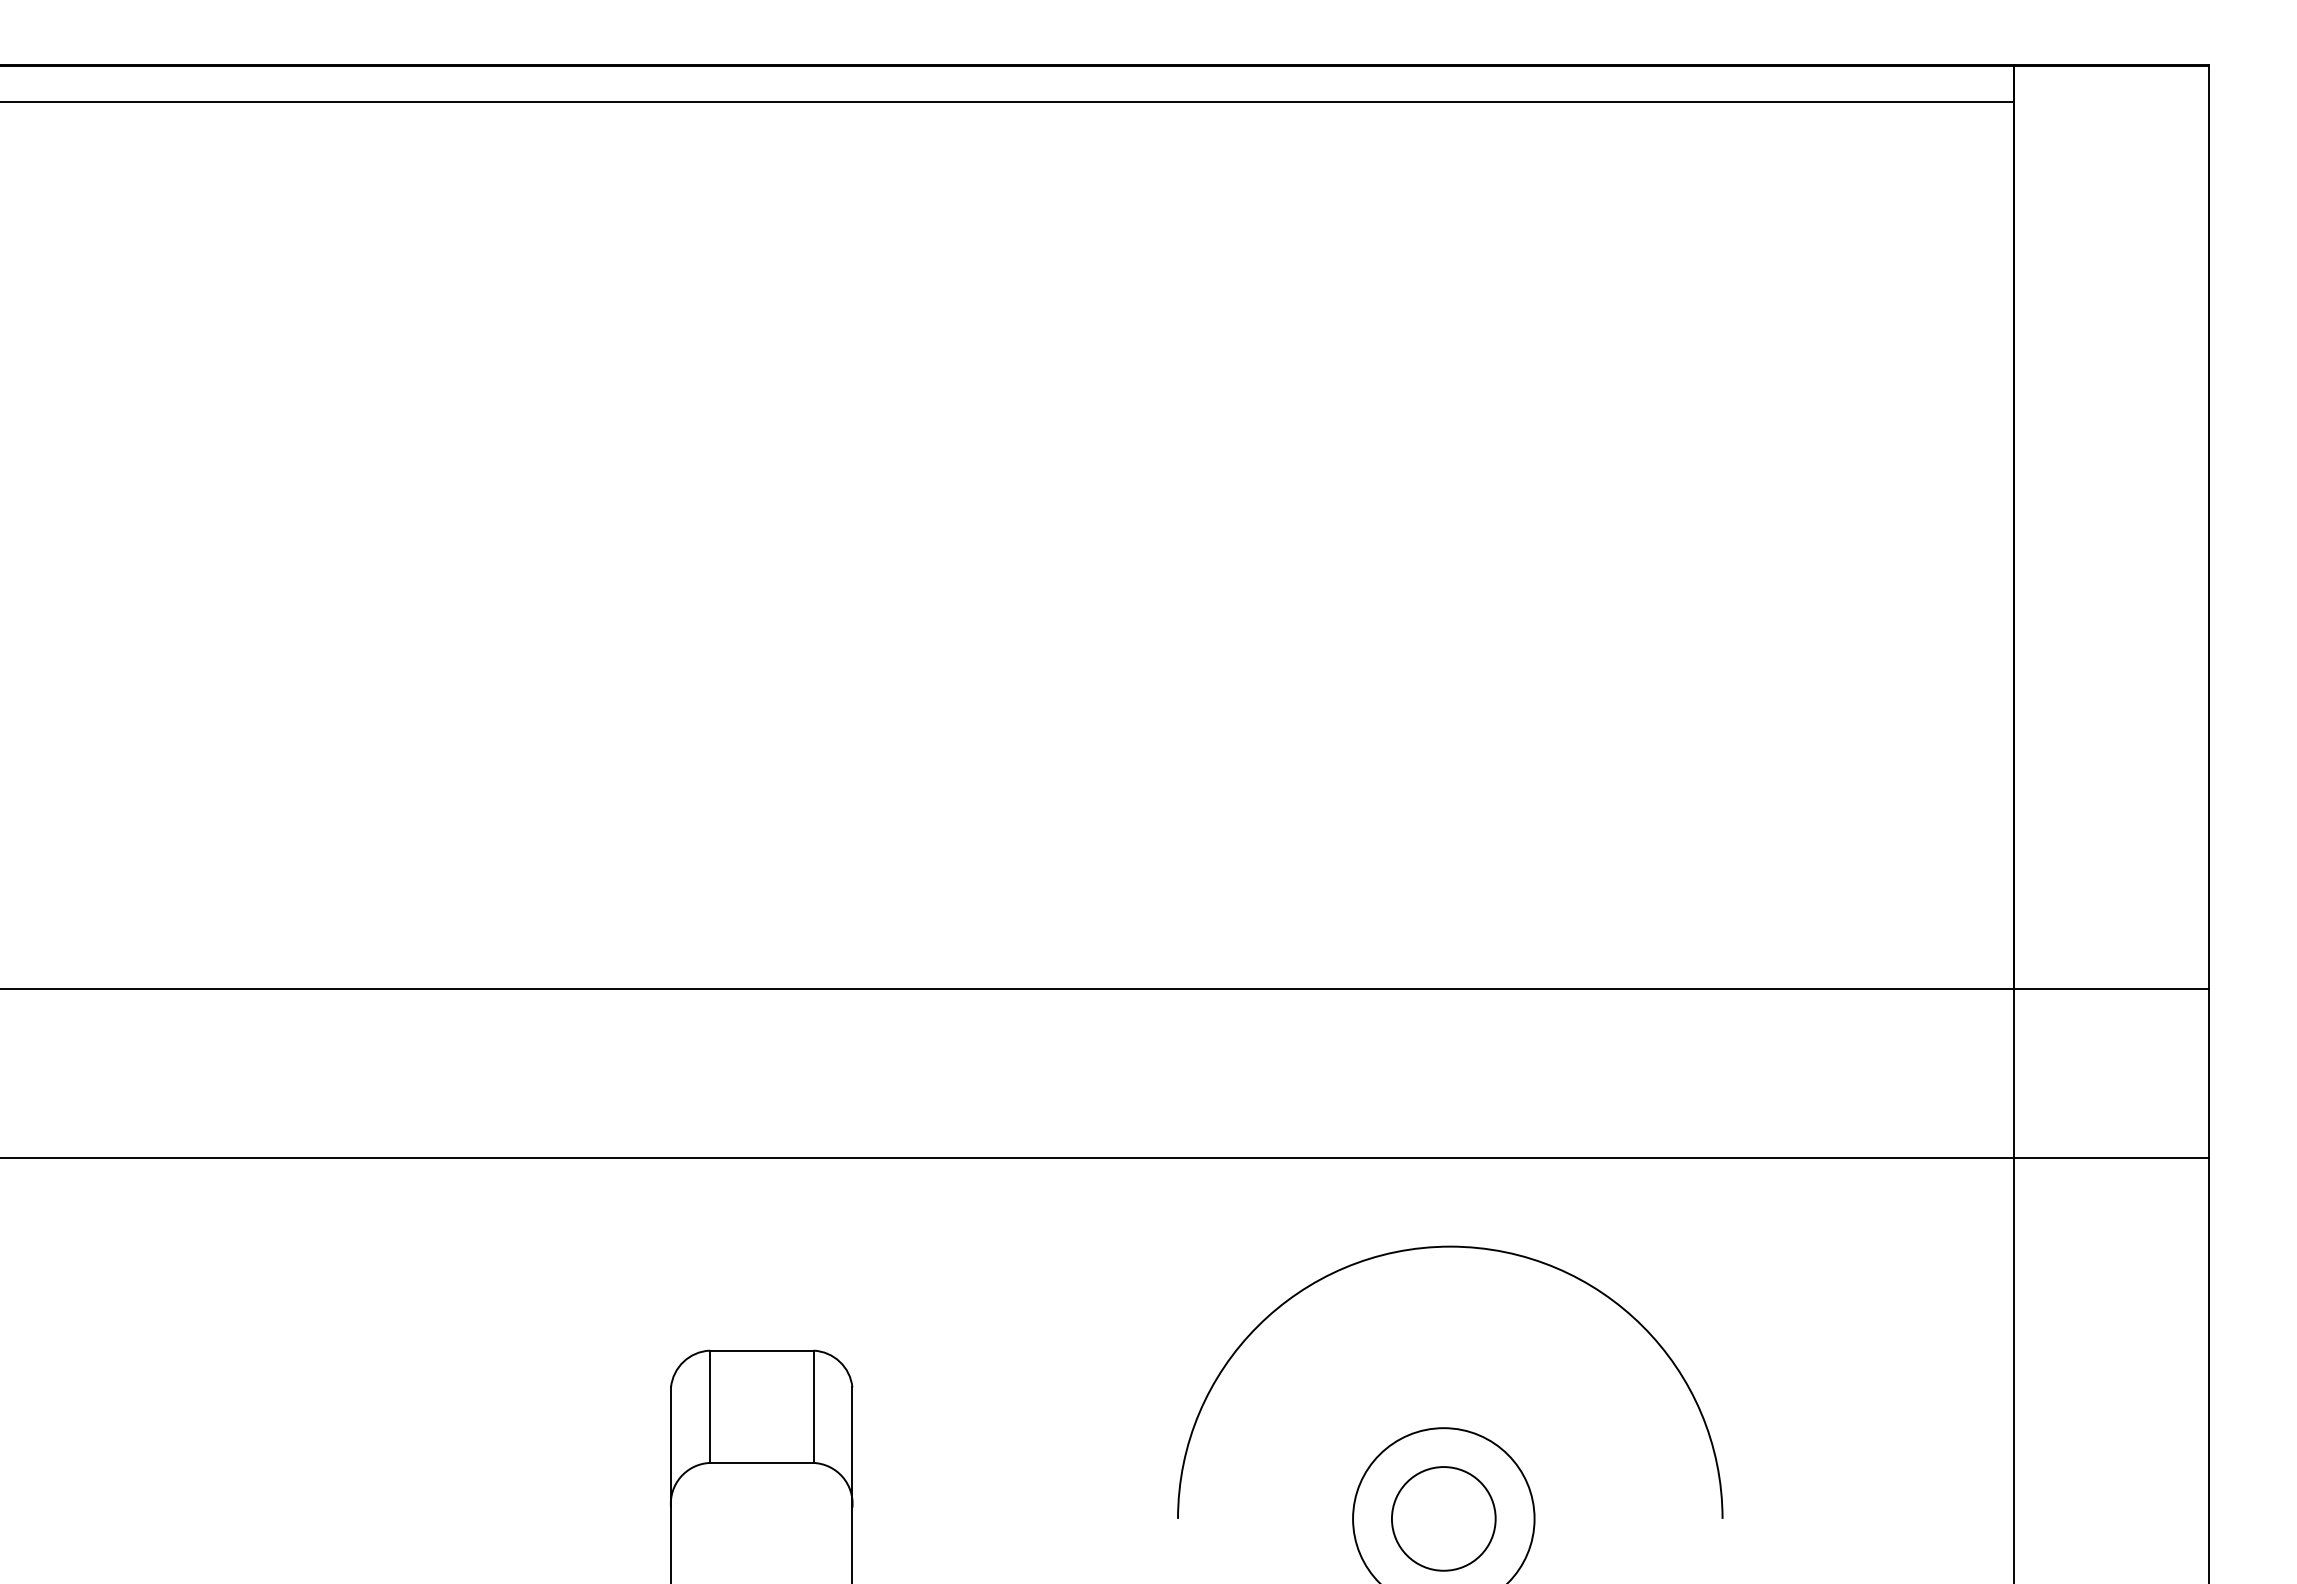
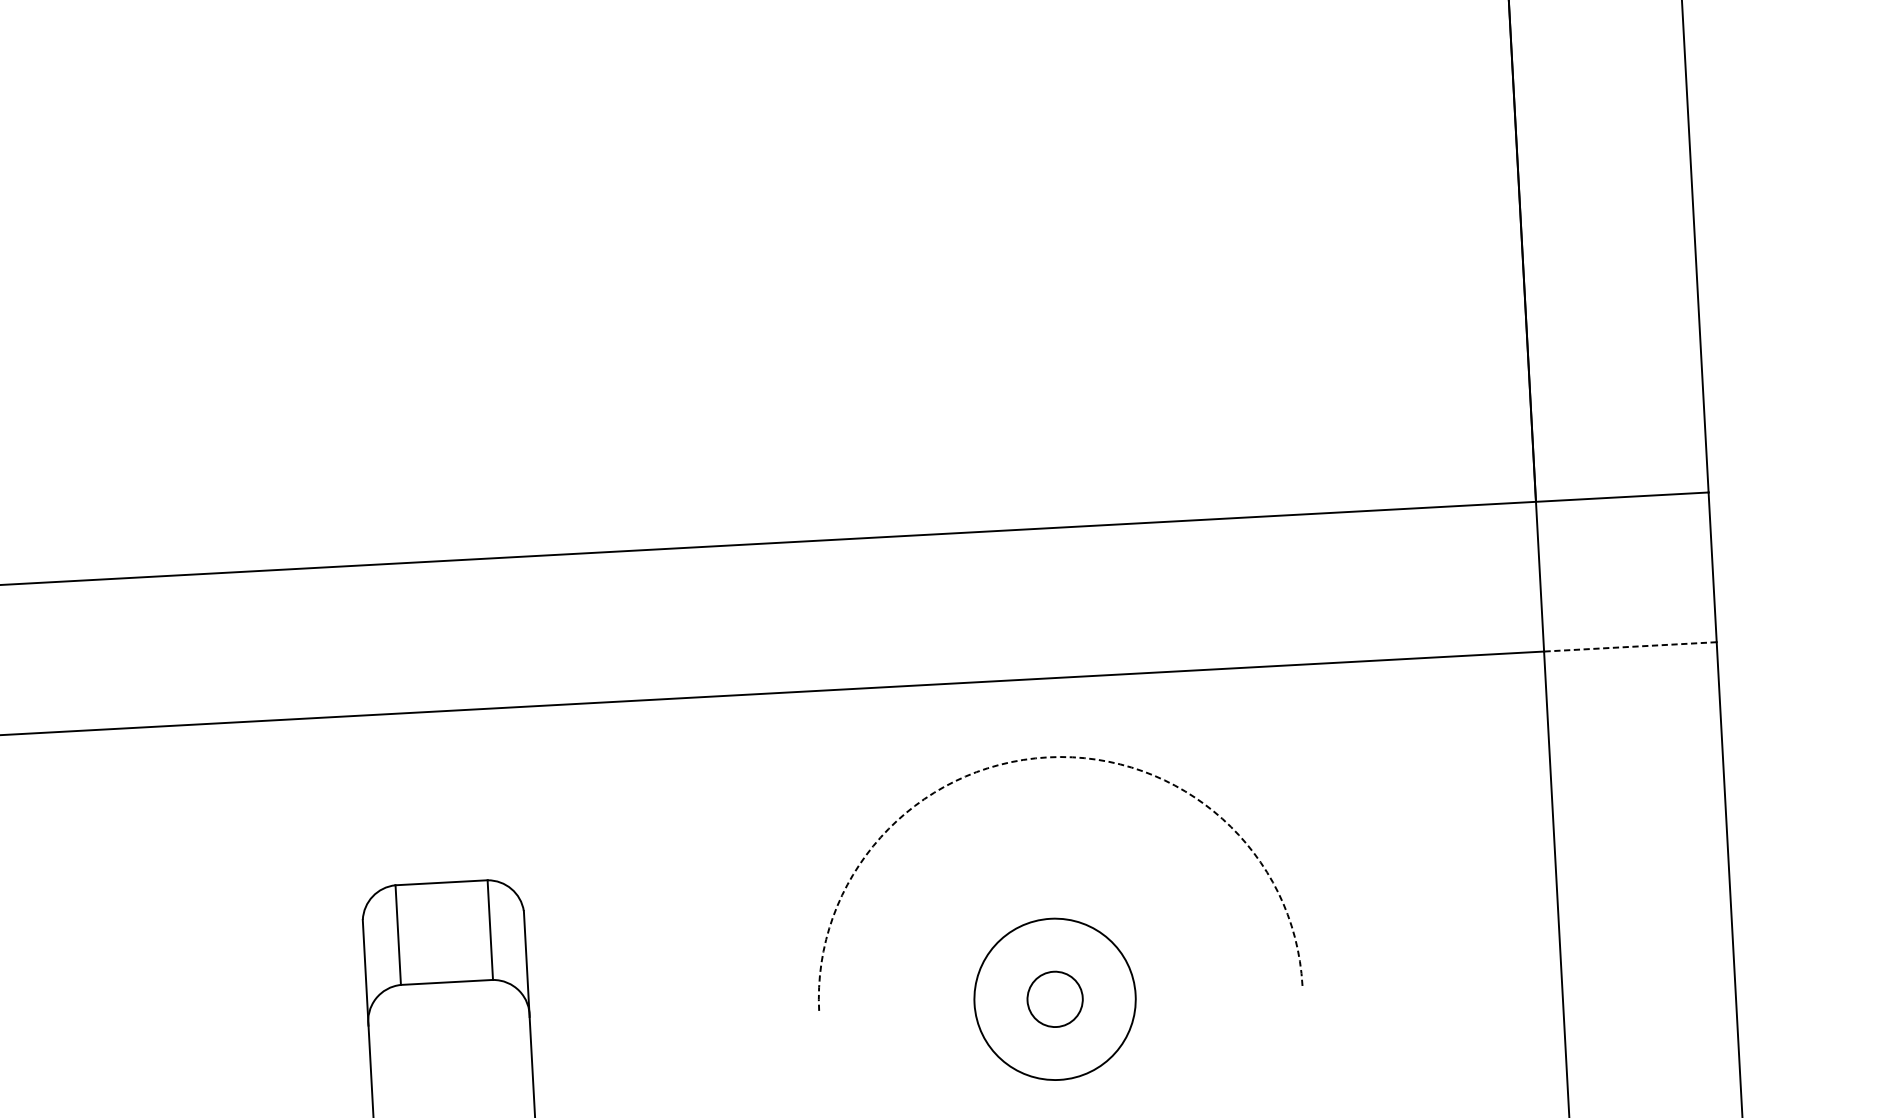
line: (2111, 1157) -> (1630, 646), solid -> dashed
arc: (1450, 1246) -> (1047, 757), solid -> dashed
circle: (1443, 1518) -> (1054, 999), size x0.6

